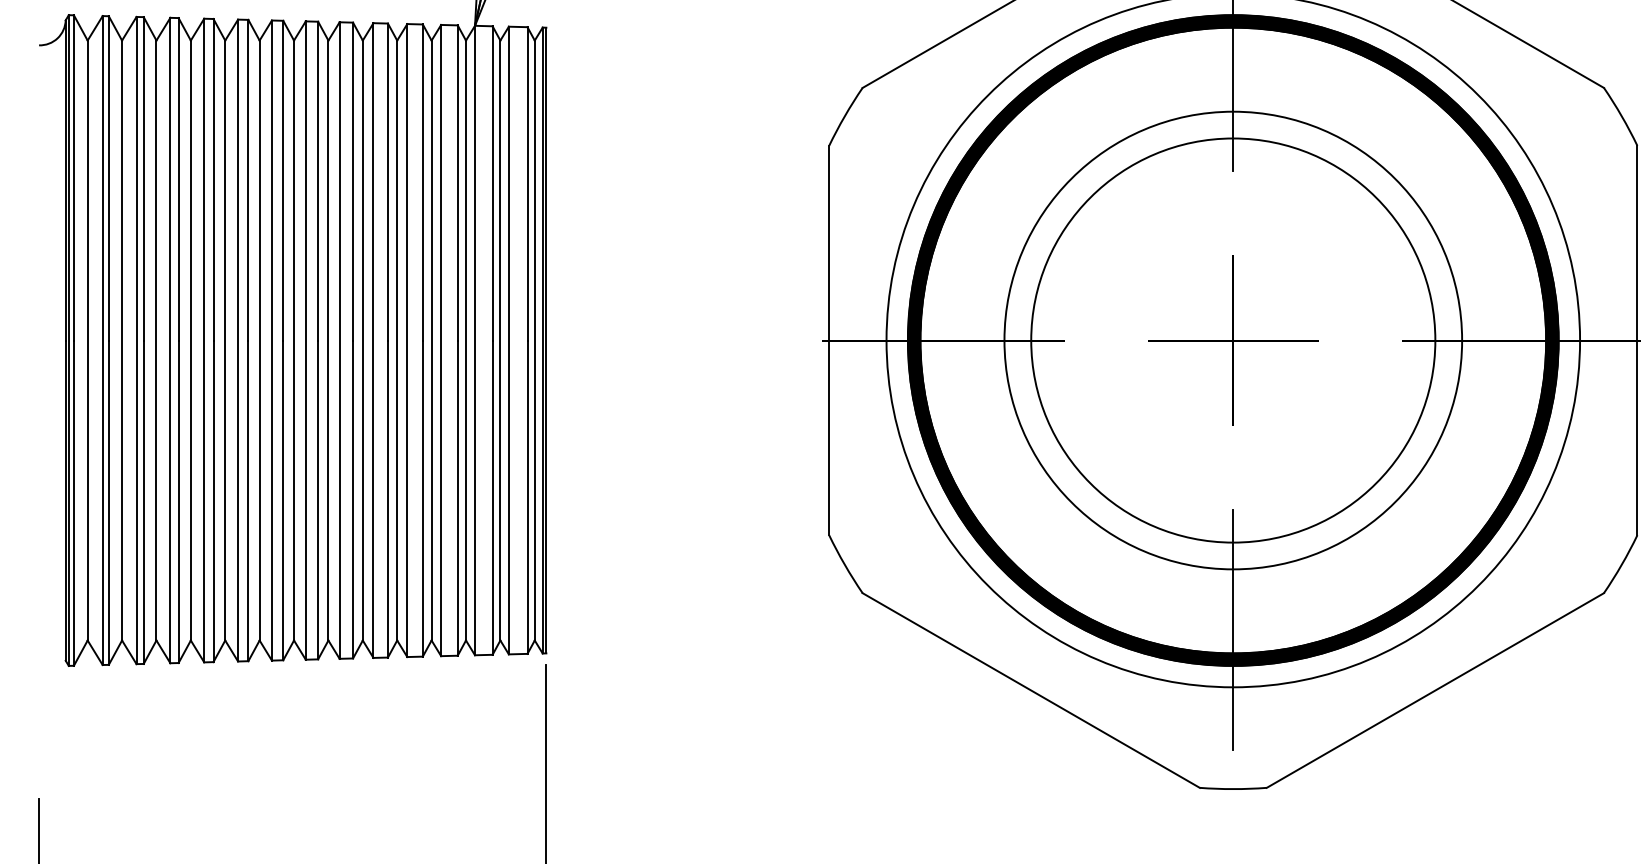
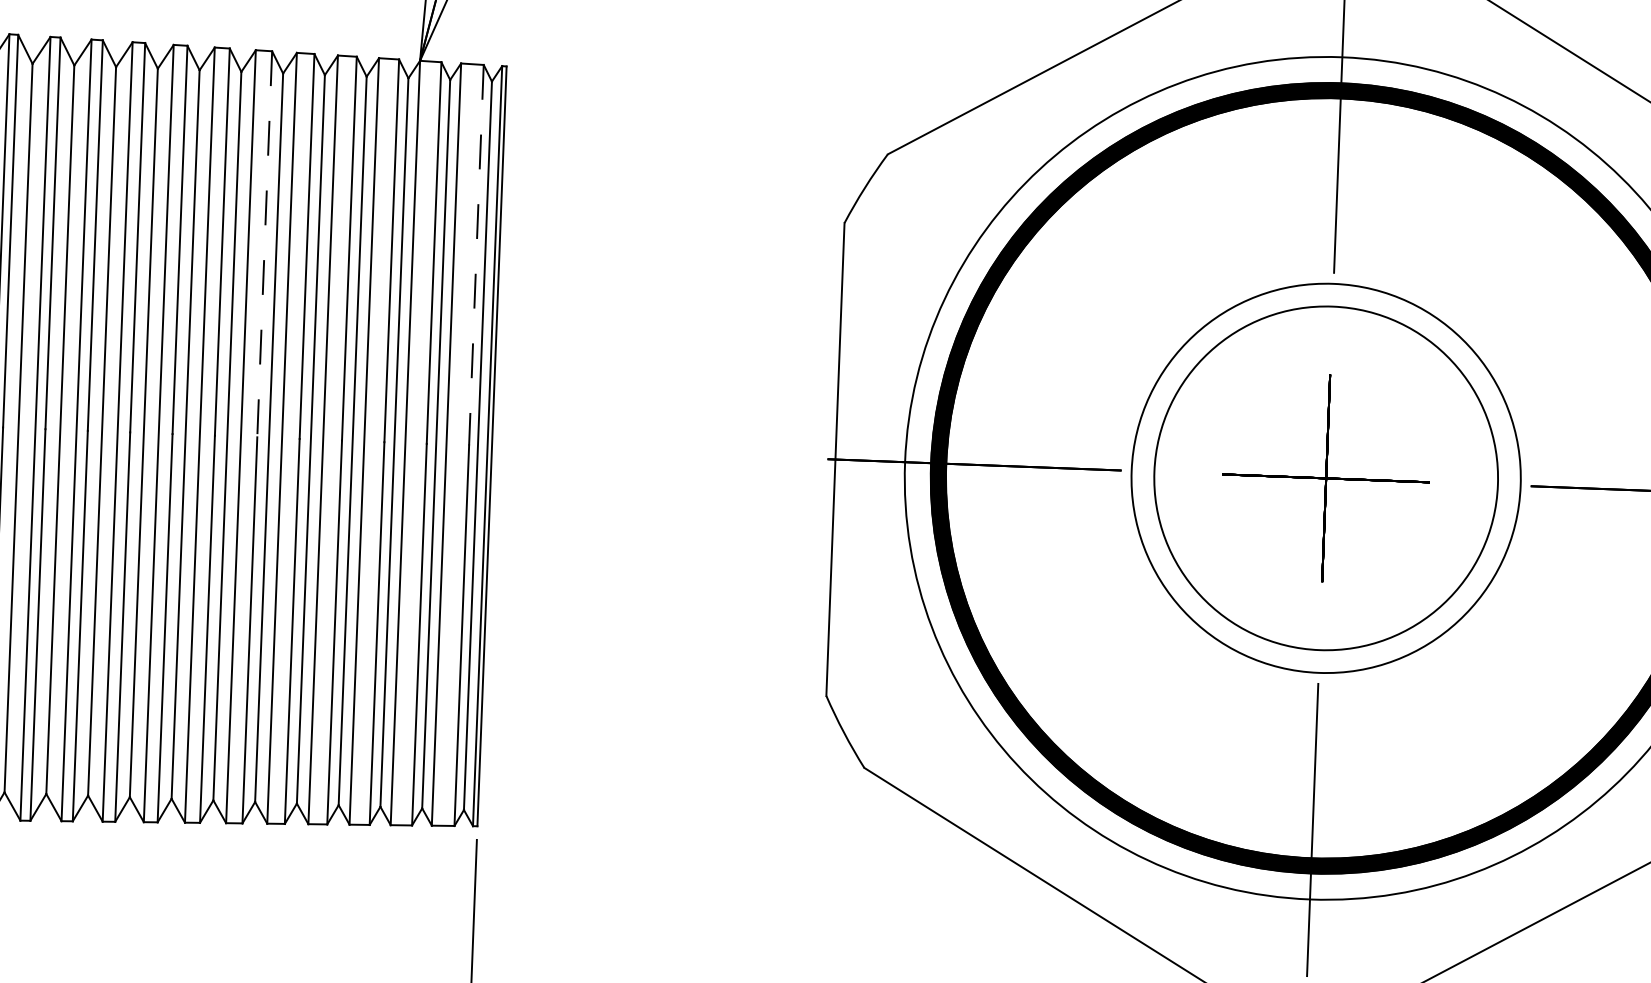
line: (353, 181) -> (265, 244), solid -> dashed
line: (527, 183) -> (476, 254), solid -> dashed
circle: (1233, 340) -> (1326, 478), size x0.7
circle: (1233, 340) -> (1326, 478), size x0.7

